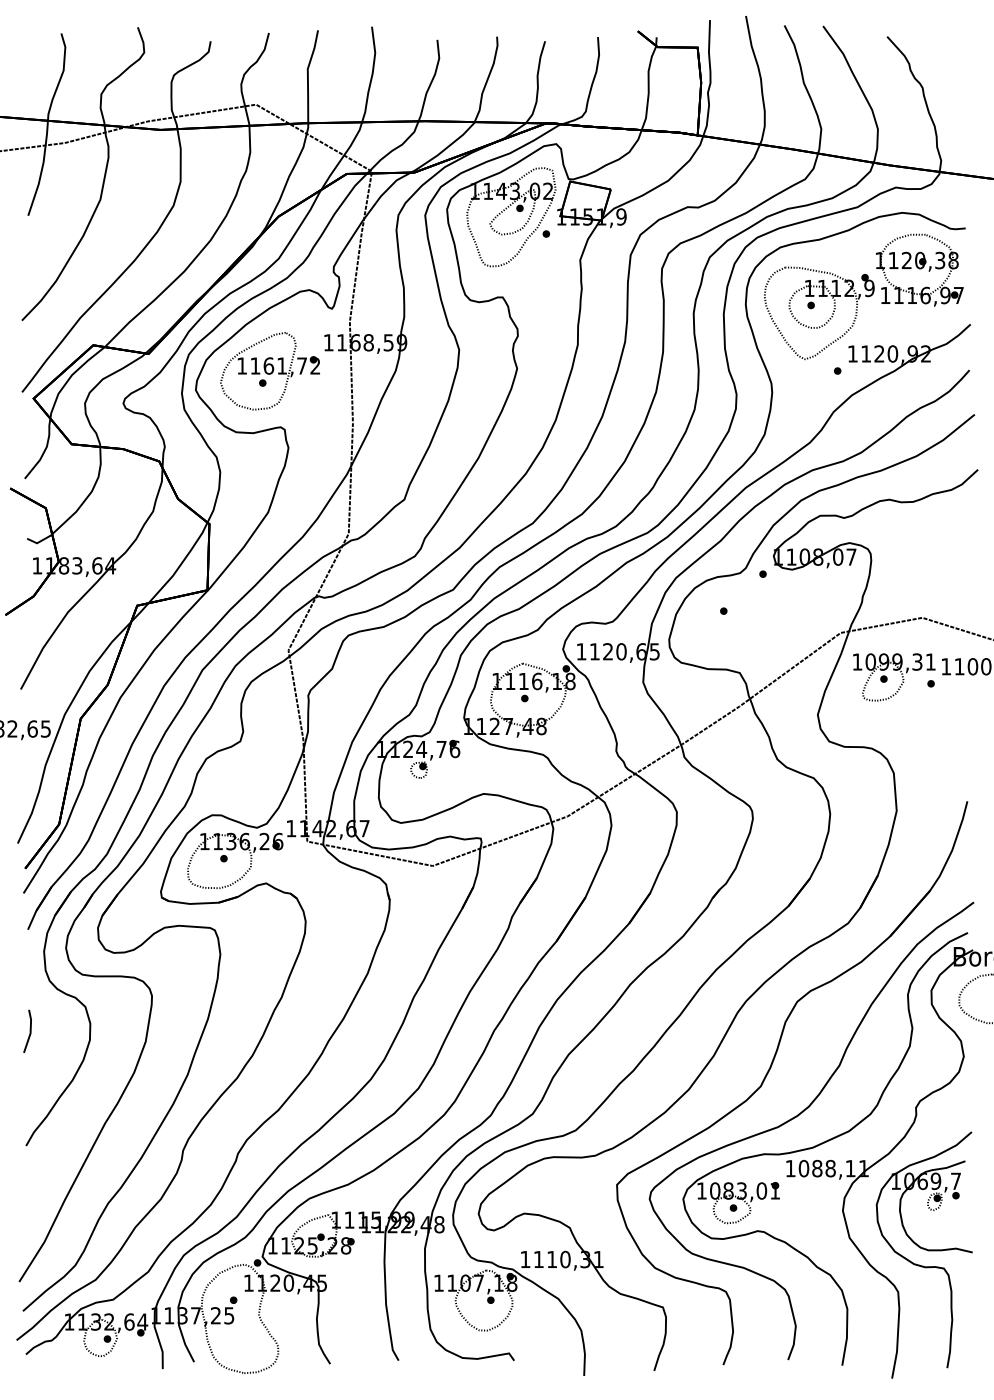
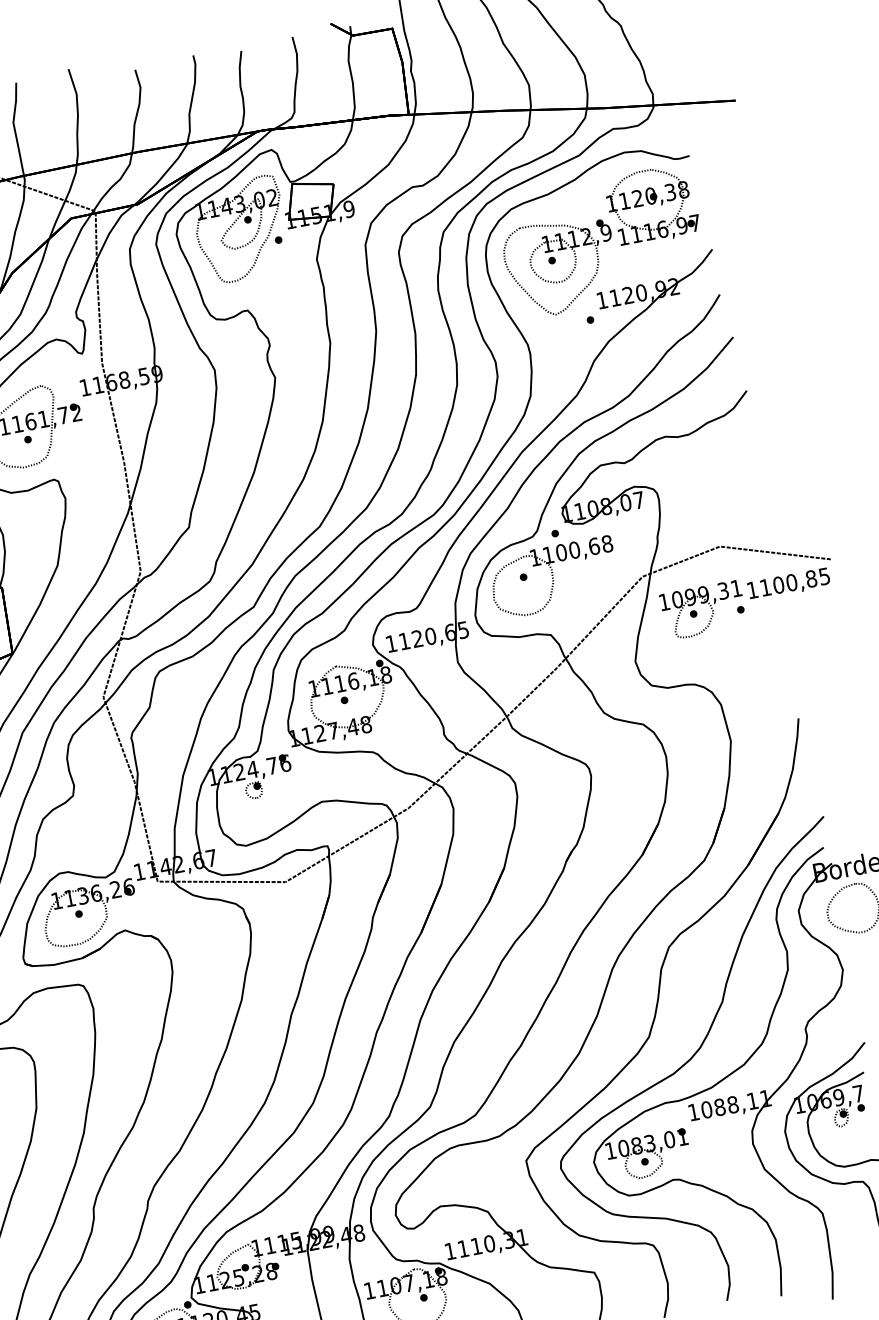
part: (753, 617) -> (553, 577), added

